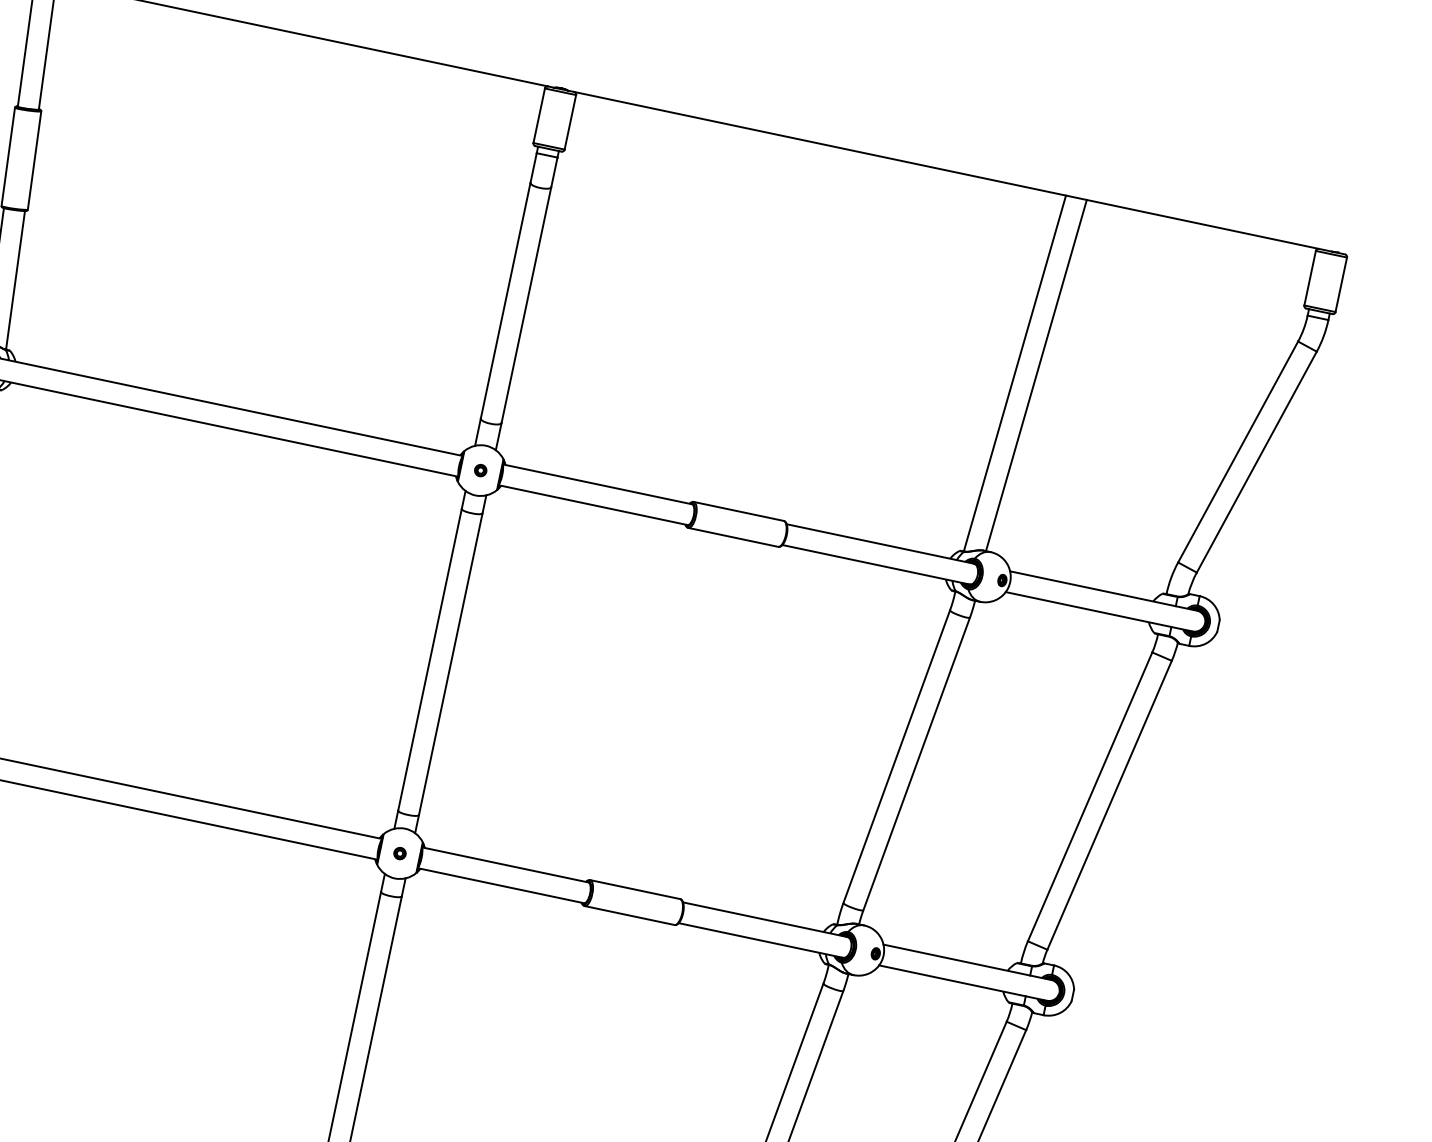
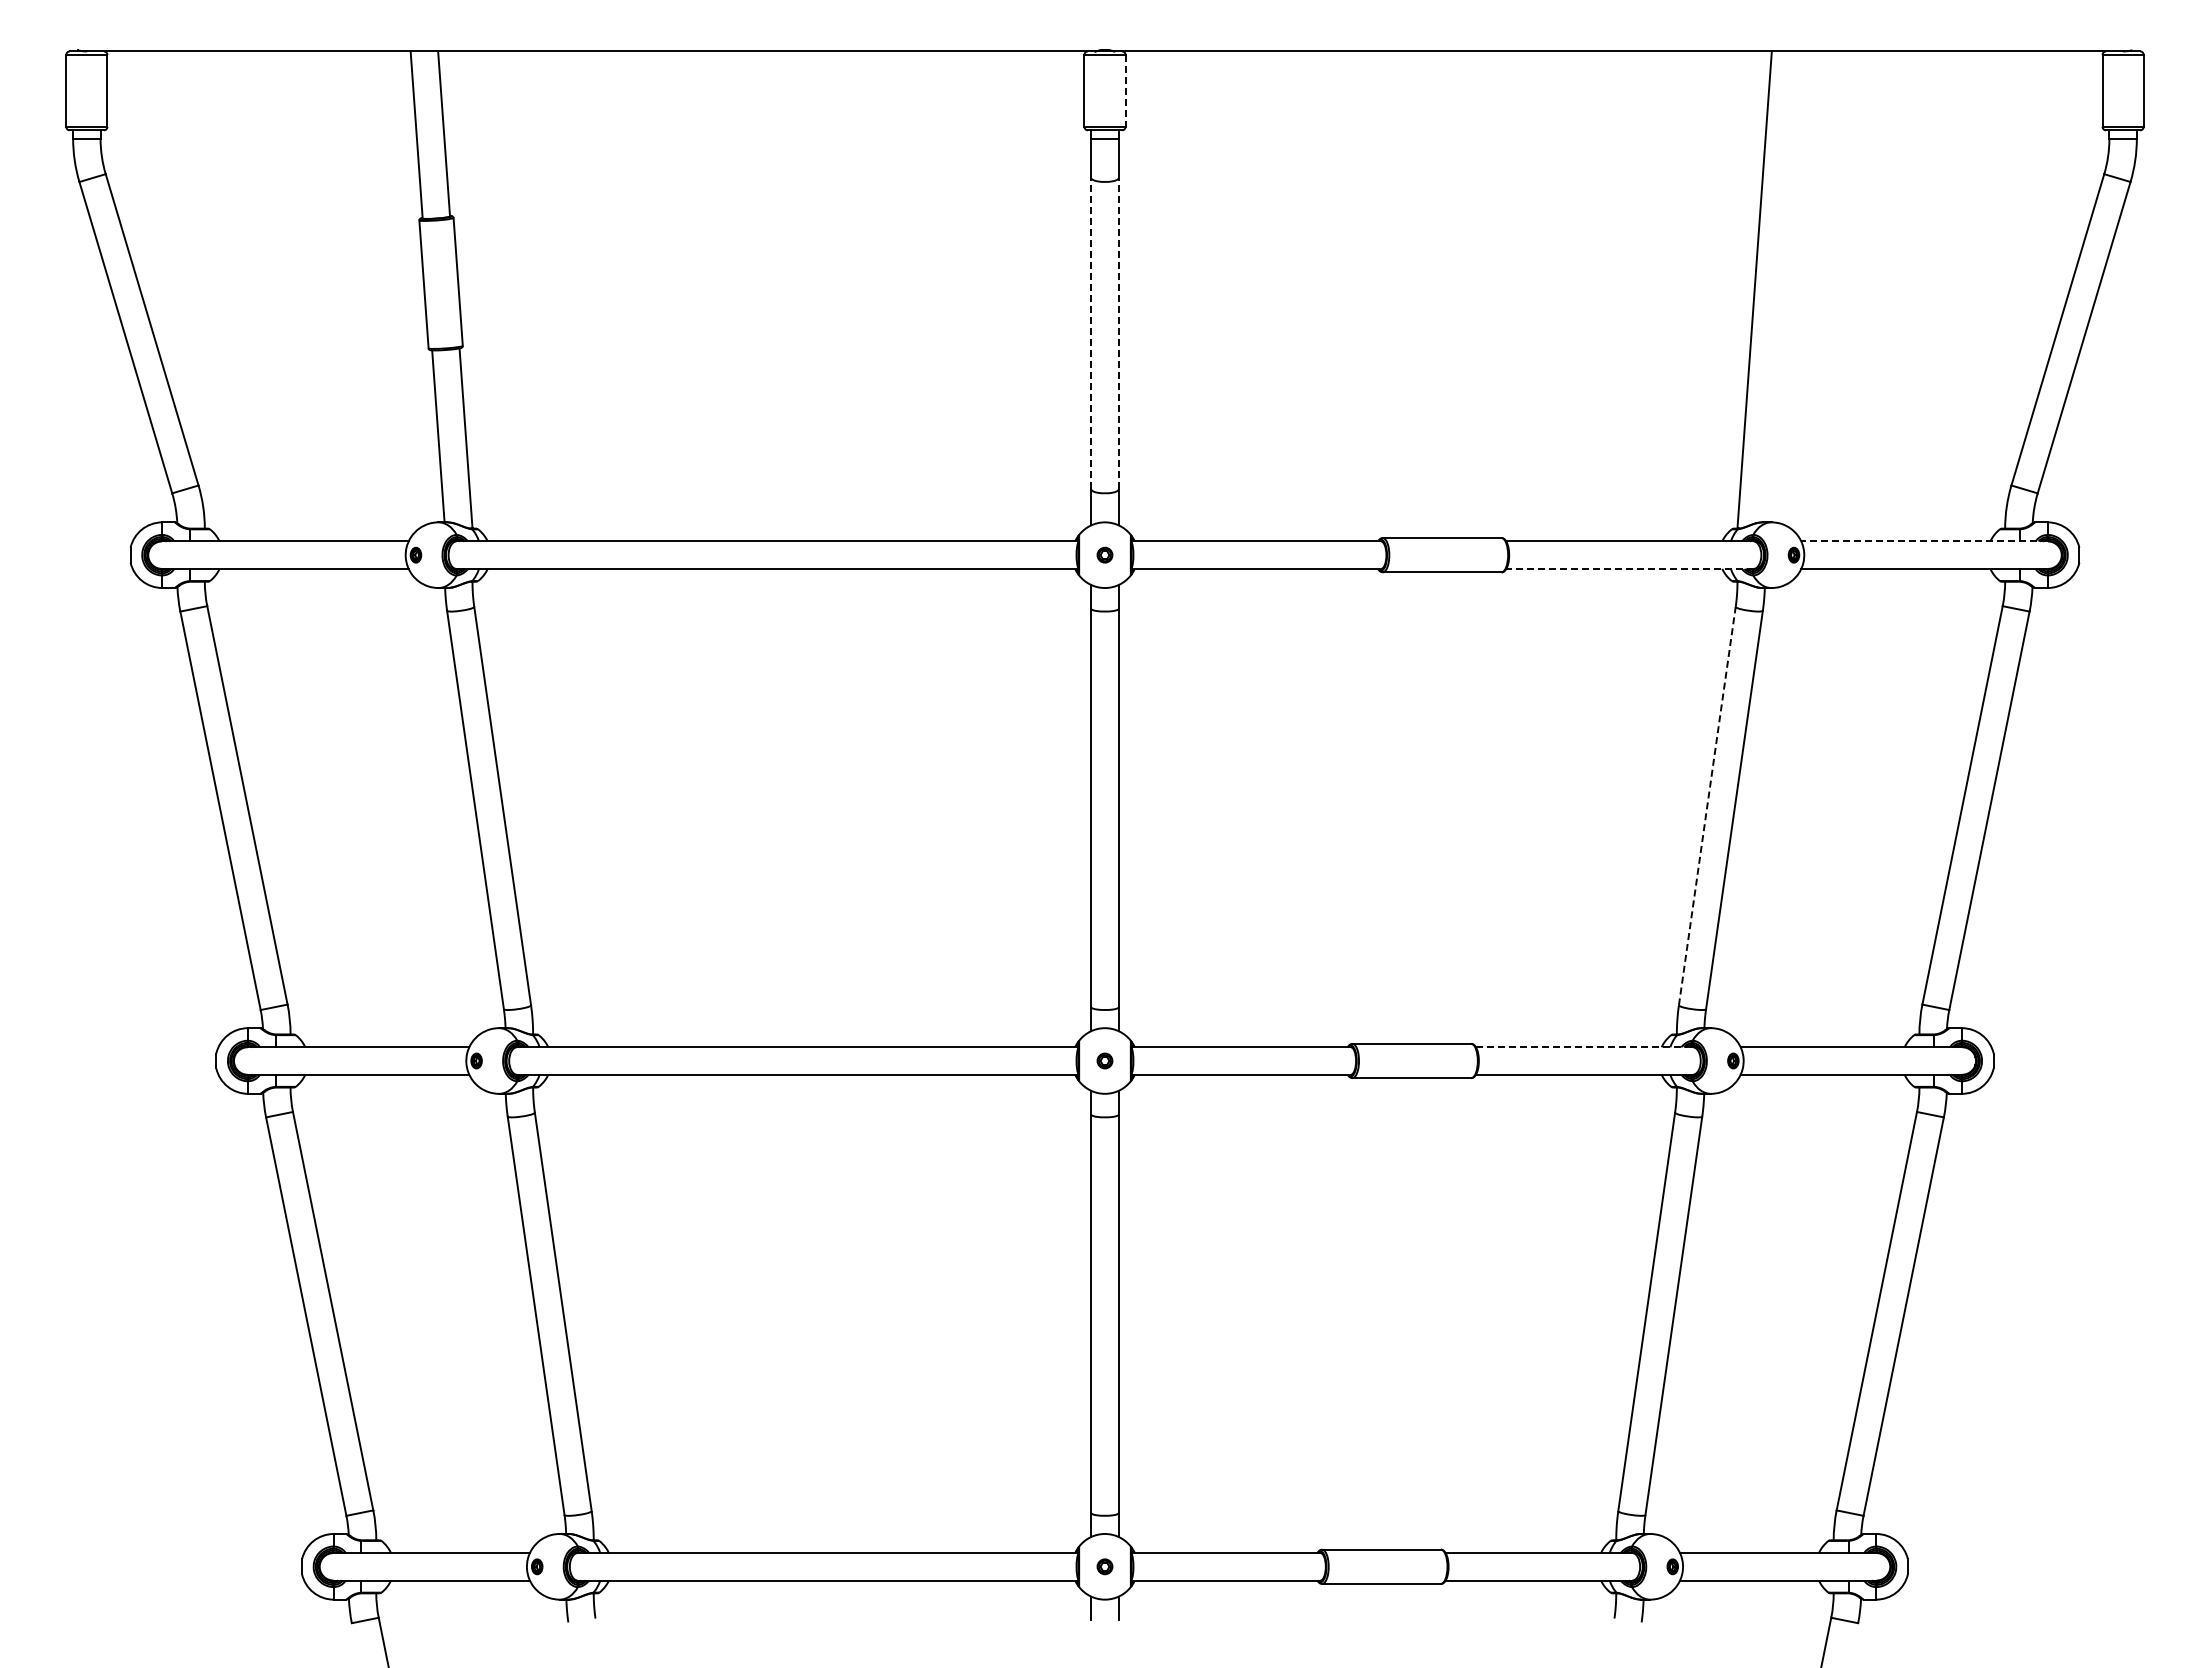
line: (570, 122) -> (1125, 91), solid -> dashed
line: (505, 300) -> (1091, 333), solid -> dashed
line: (526, 304) -> (1118, 333), solid -> dashed
line: (1036, 375) -> (1782, 286), removed
line: (875, 564) -> (1629, 568), solid -> dashed
line: (1103, 590) -> (1924, 541), solid -> dashed
line: (896, 756) -> (1707, 805), solid -> dashed
line: (765, 920) -> (1585, 1047), solid -> dashed

